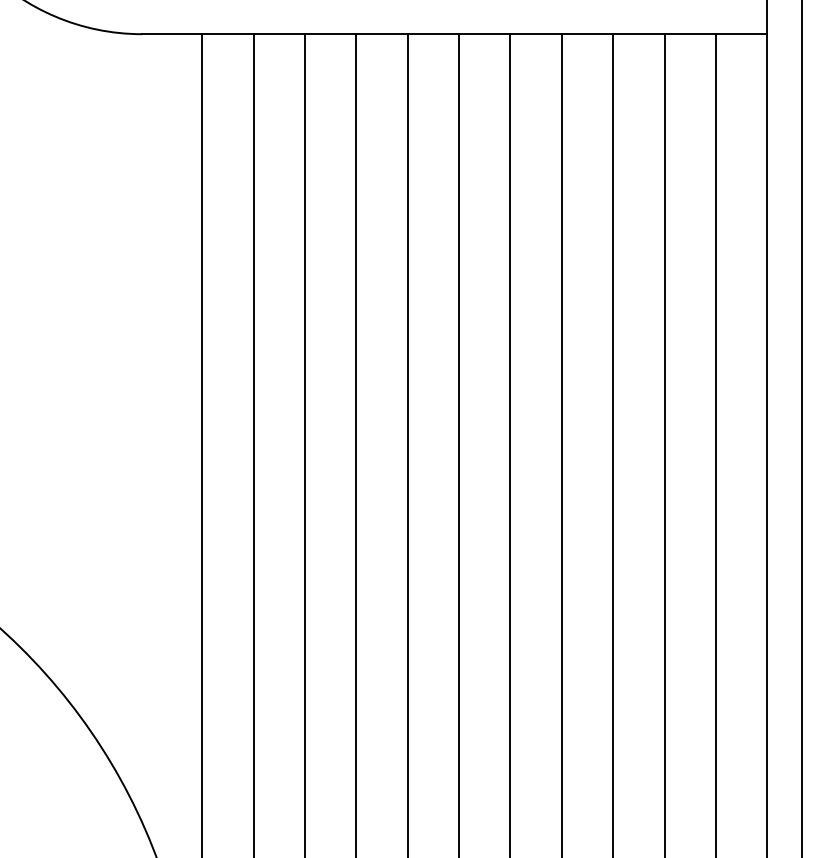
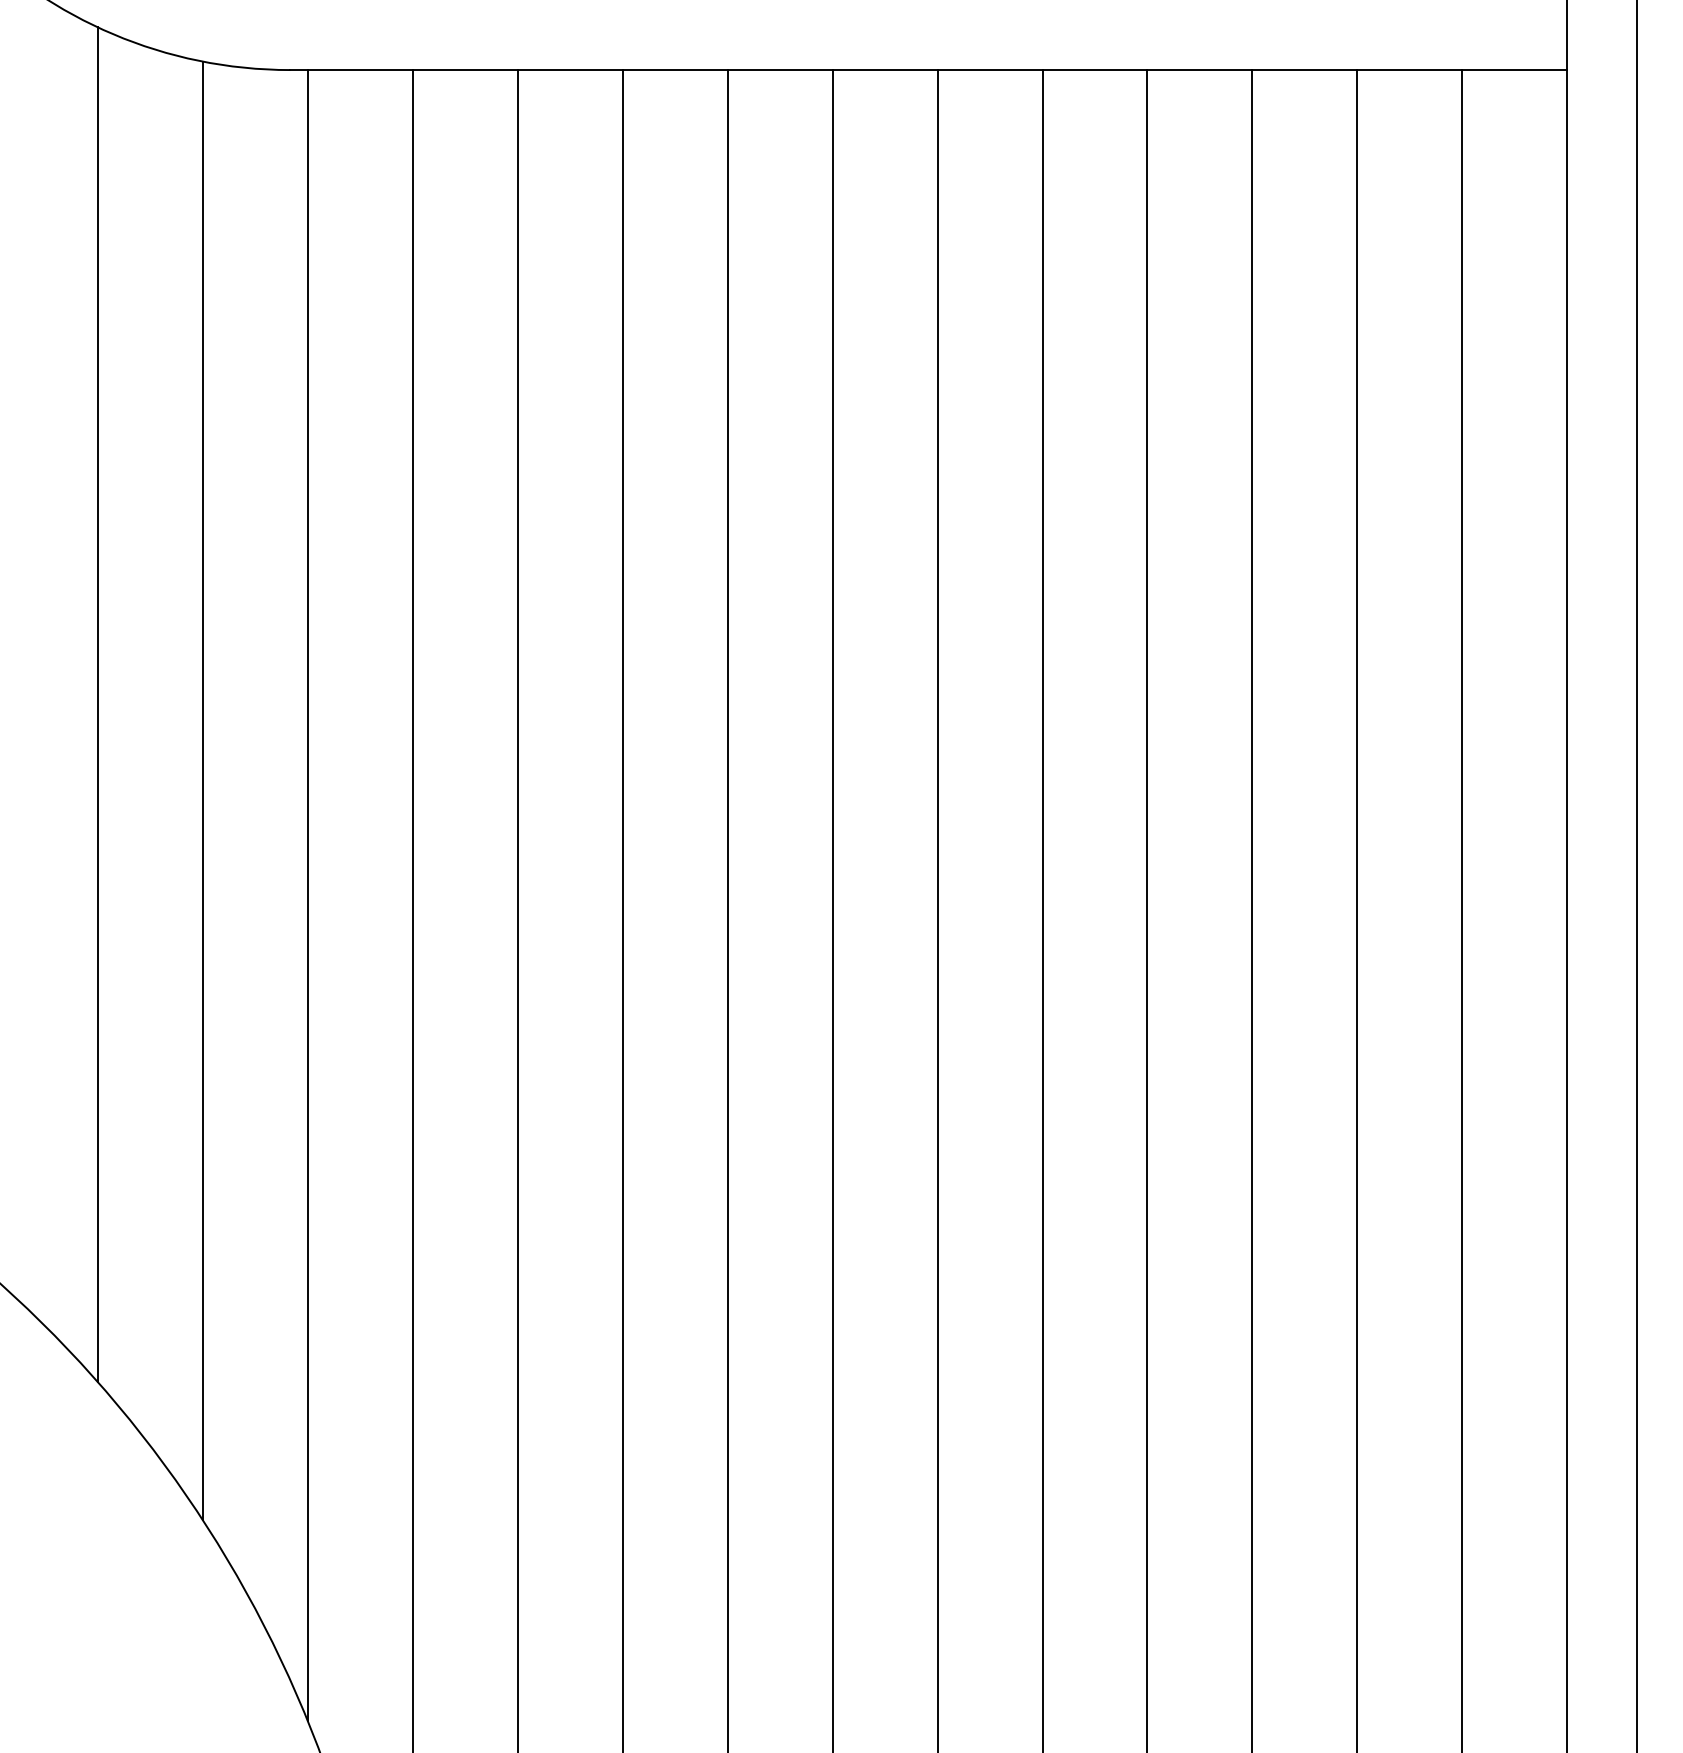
line: (48, 344) -> (98, 703), added
line: (99, 387) -> (203, 791), added
line: (150, 438) -> (307, 895), added

